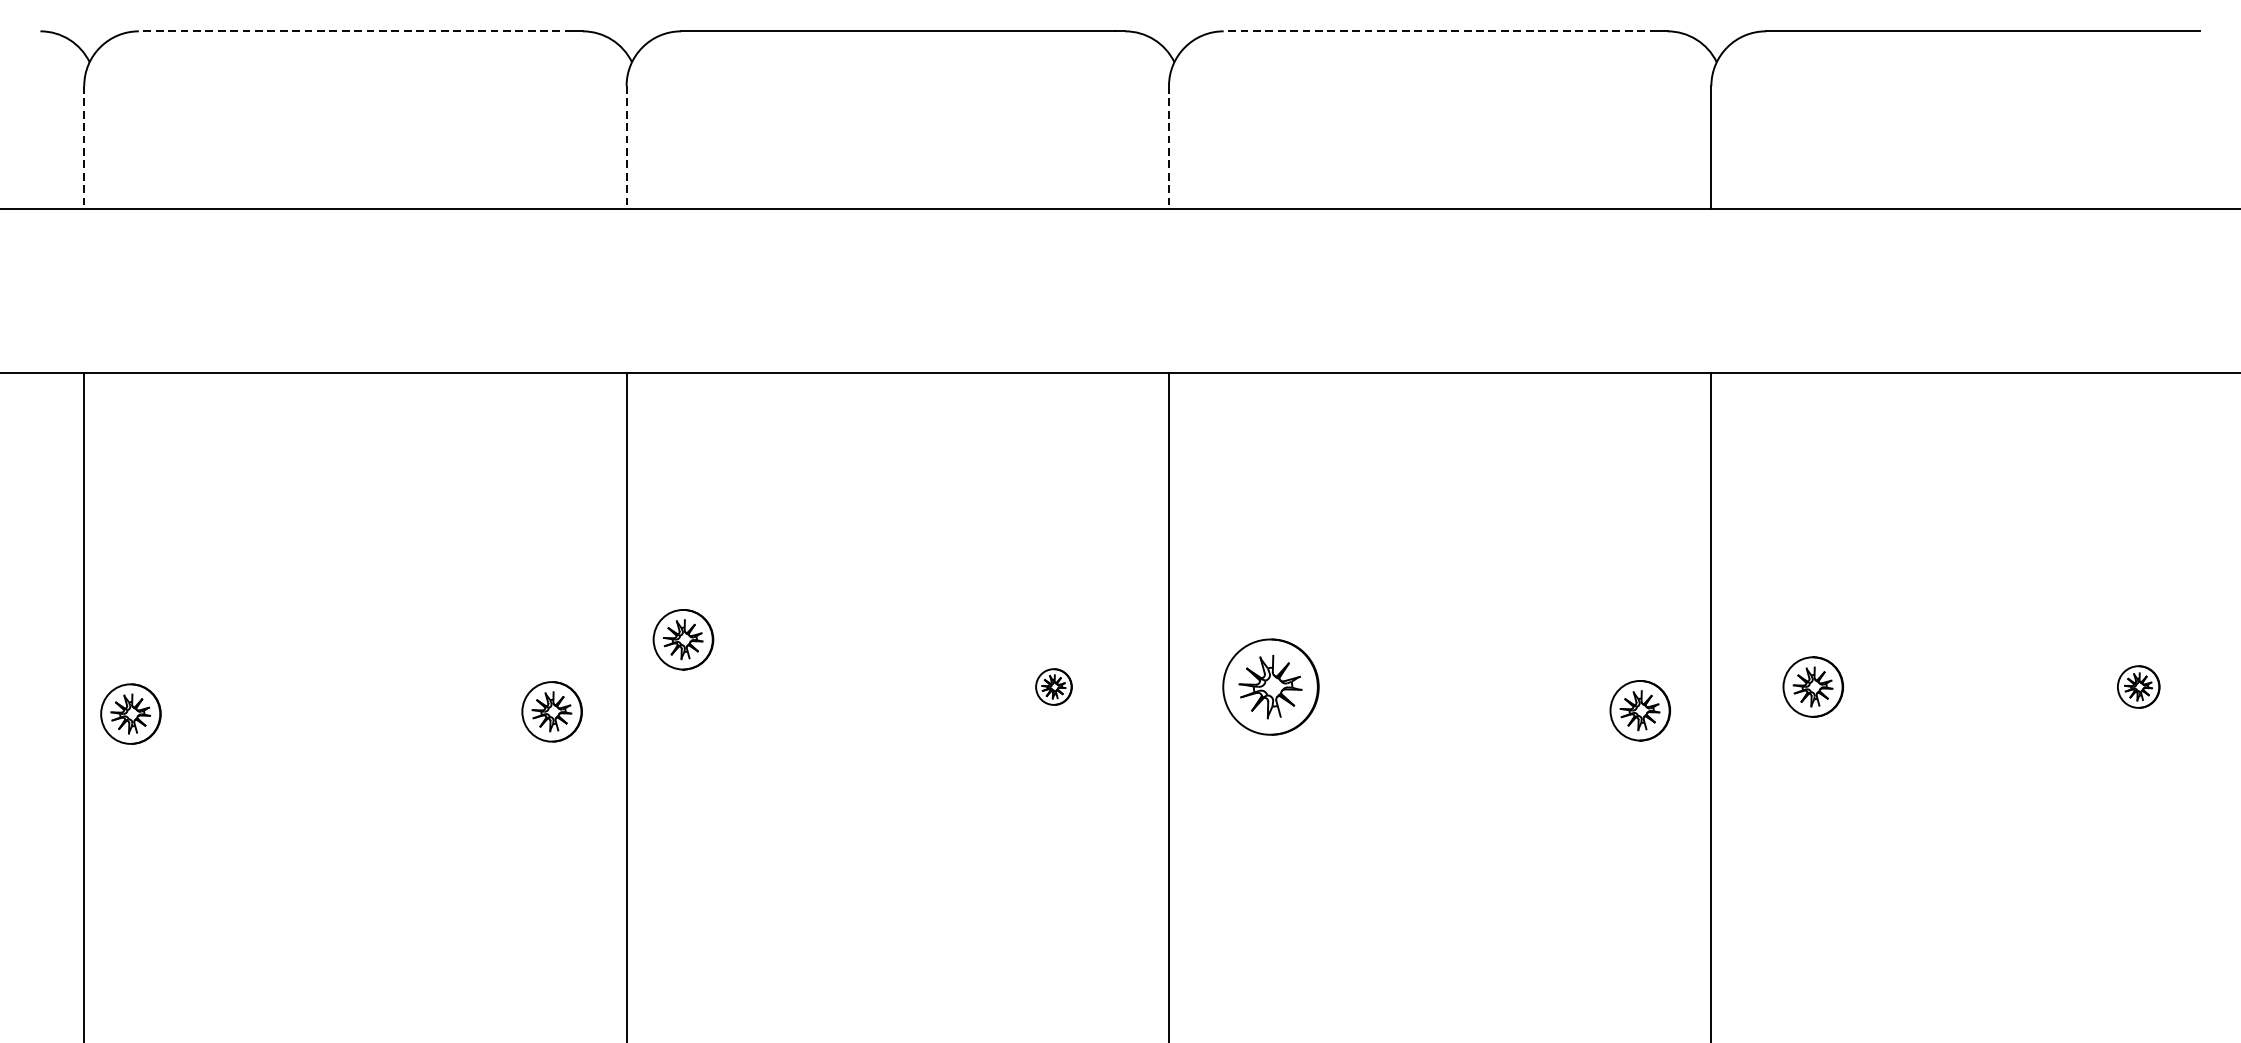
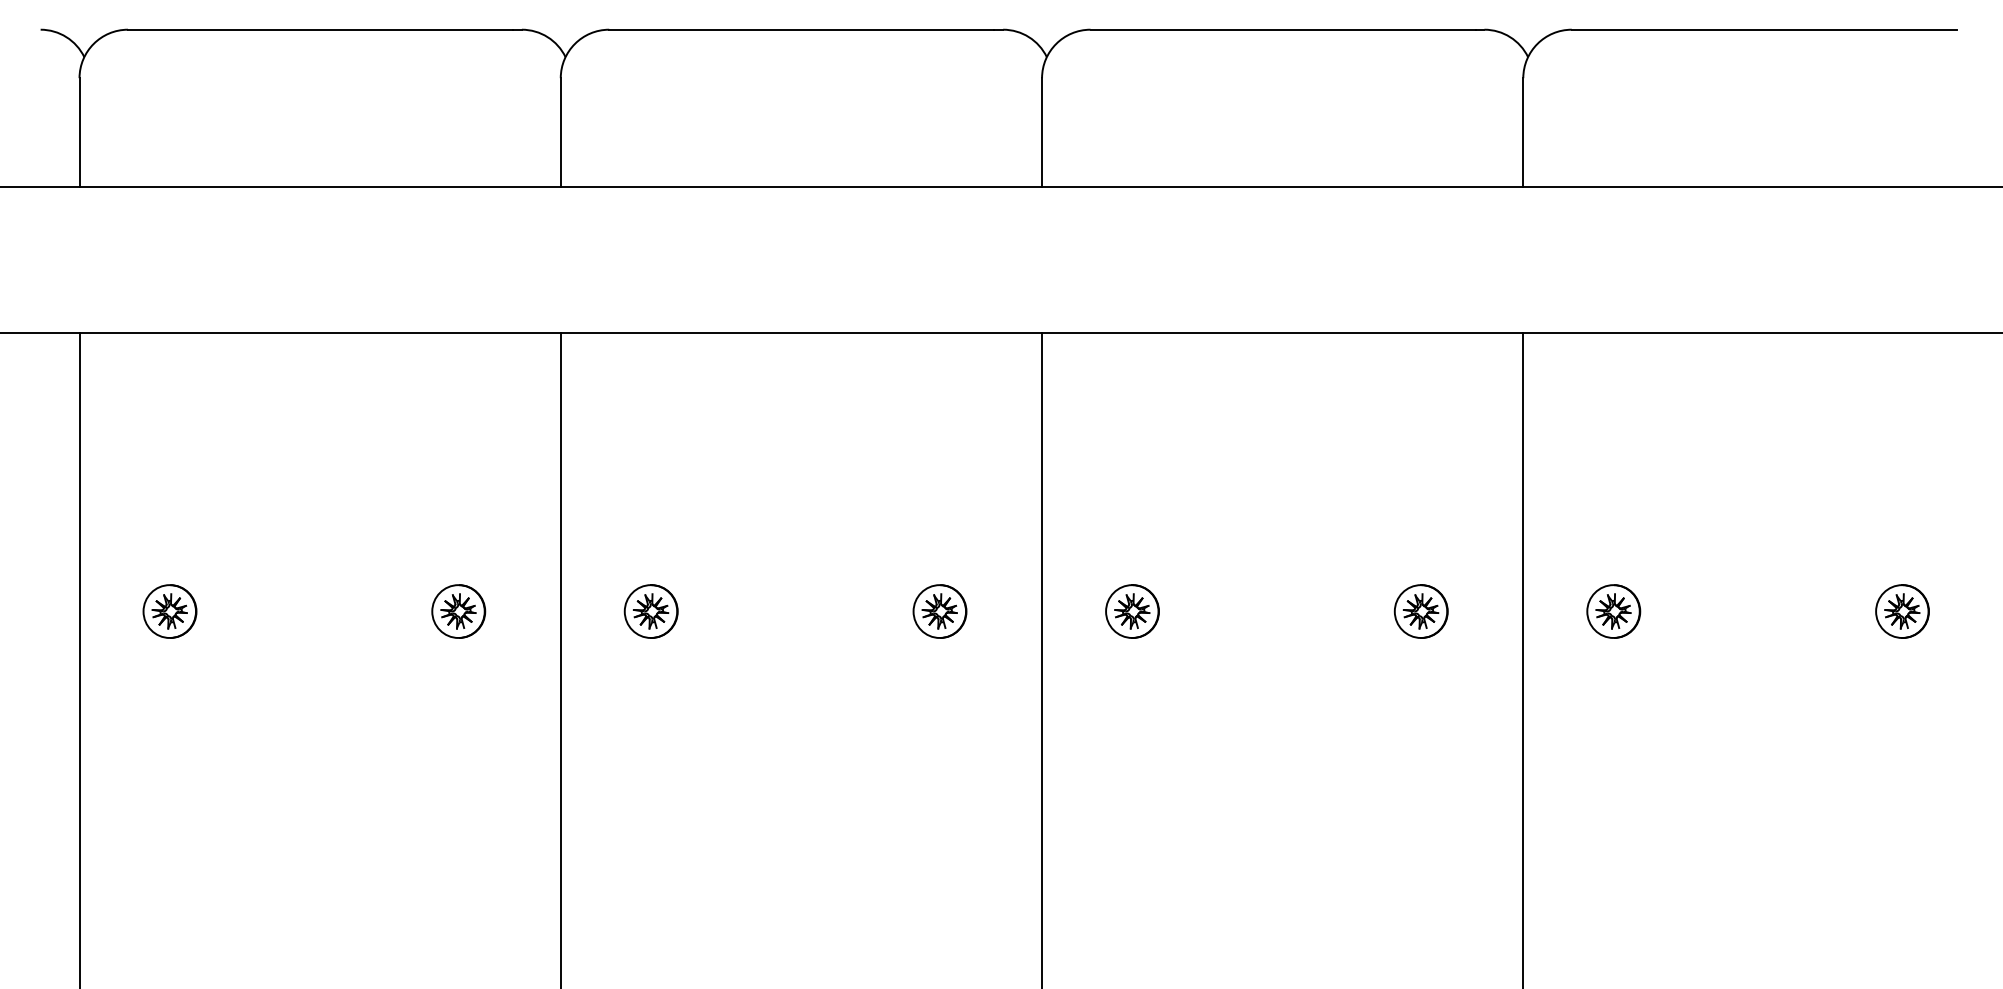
line: (355, 31) -> (320, 29), dashed -> solid
line: (1439, 31) -> (1282, 29), dashed -> solid
line: (84, 147) -> (79, 132), dashed -> solid
line: (626, 147) -> (560, 132), dashed -> solid
line: (1169, 147) -> (1042, 132), dashed -> solid
part: (682, 639) -> (650, 611), moved
part: (1053, 687) -> (939, 611), size x1.67
part: (1270, 687) -> (1132, 611), size x0.62
part: (2138, 687) -> (1902, 611), size x1.43
part: (1639, 710) -> (1420, 611), moved
part: (551, 711) -> (458, 611), moved
part: (130, 714) -> (169, 611), moved

